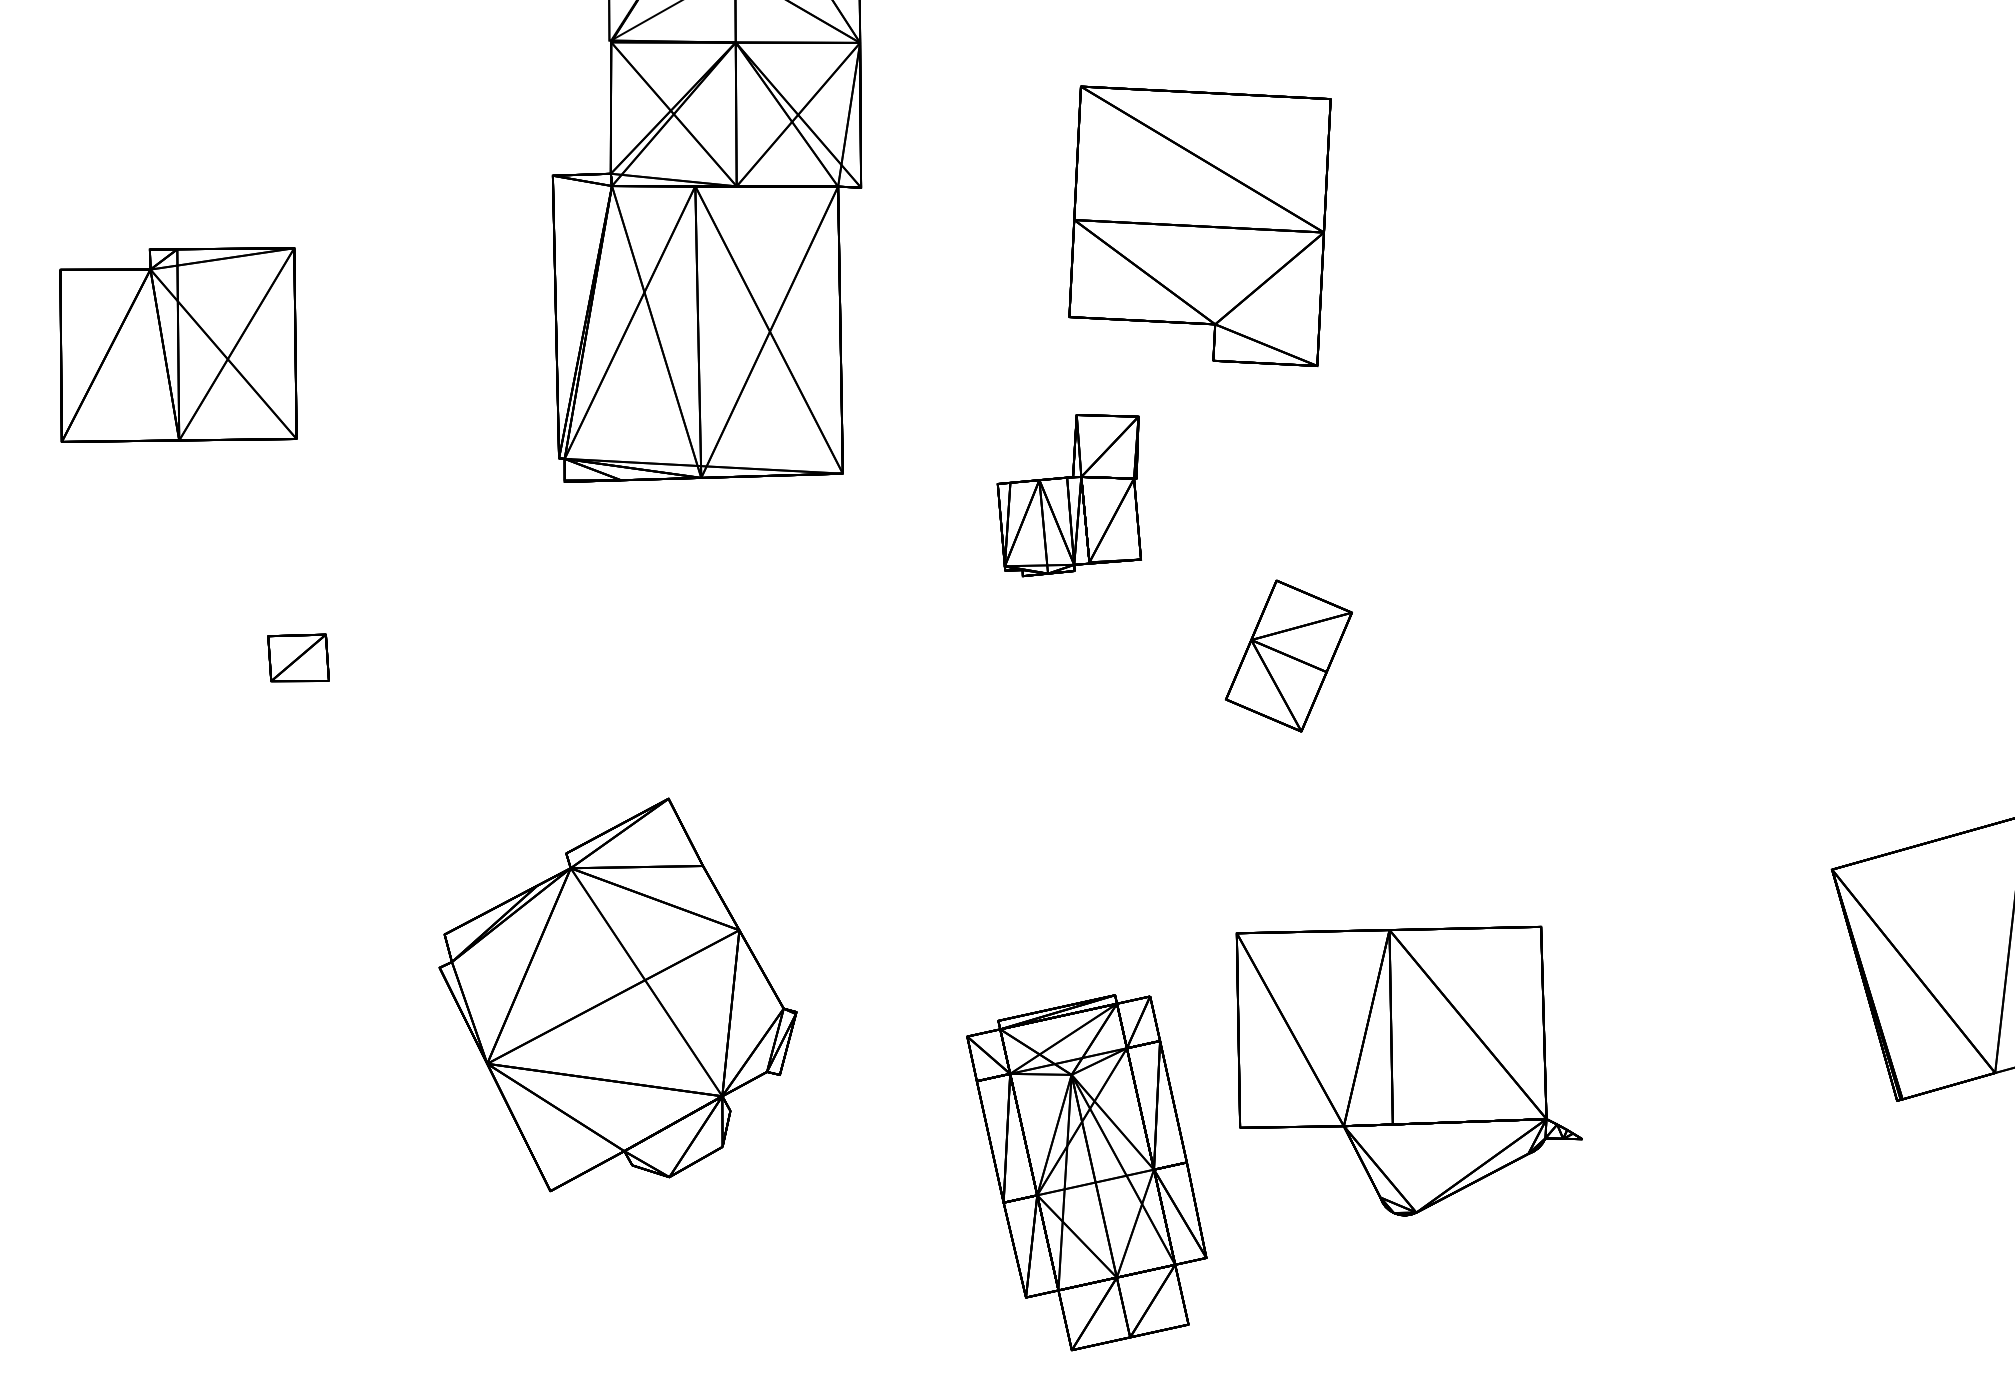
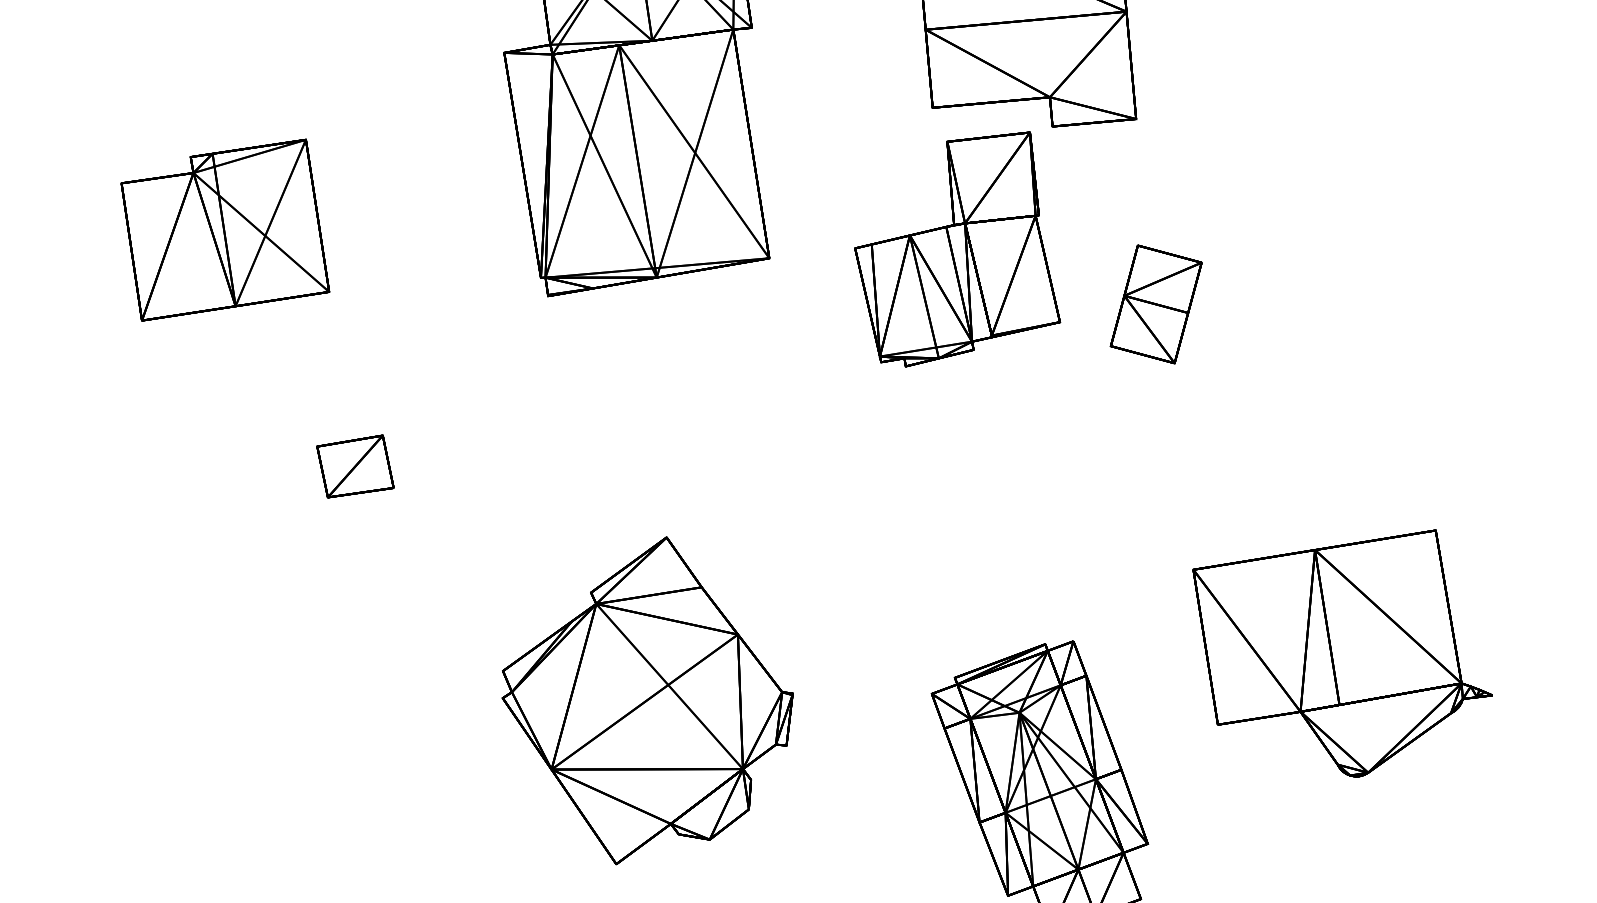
part: (1069, 495) -> (952, 250), size x1.67
part: (1288, 655) -> (1155, 304), moved
part: (298, 657) -> (355, 466), size x1.43
part: (1408, 1070) -> (1345, 660), moved

